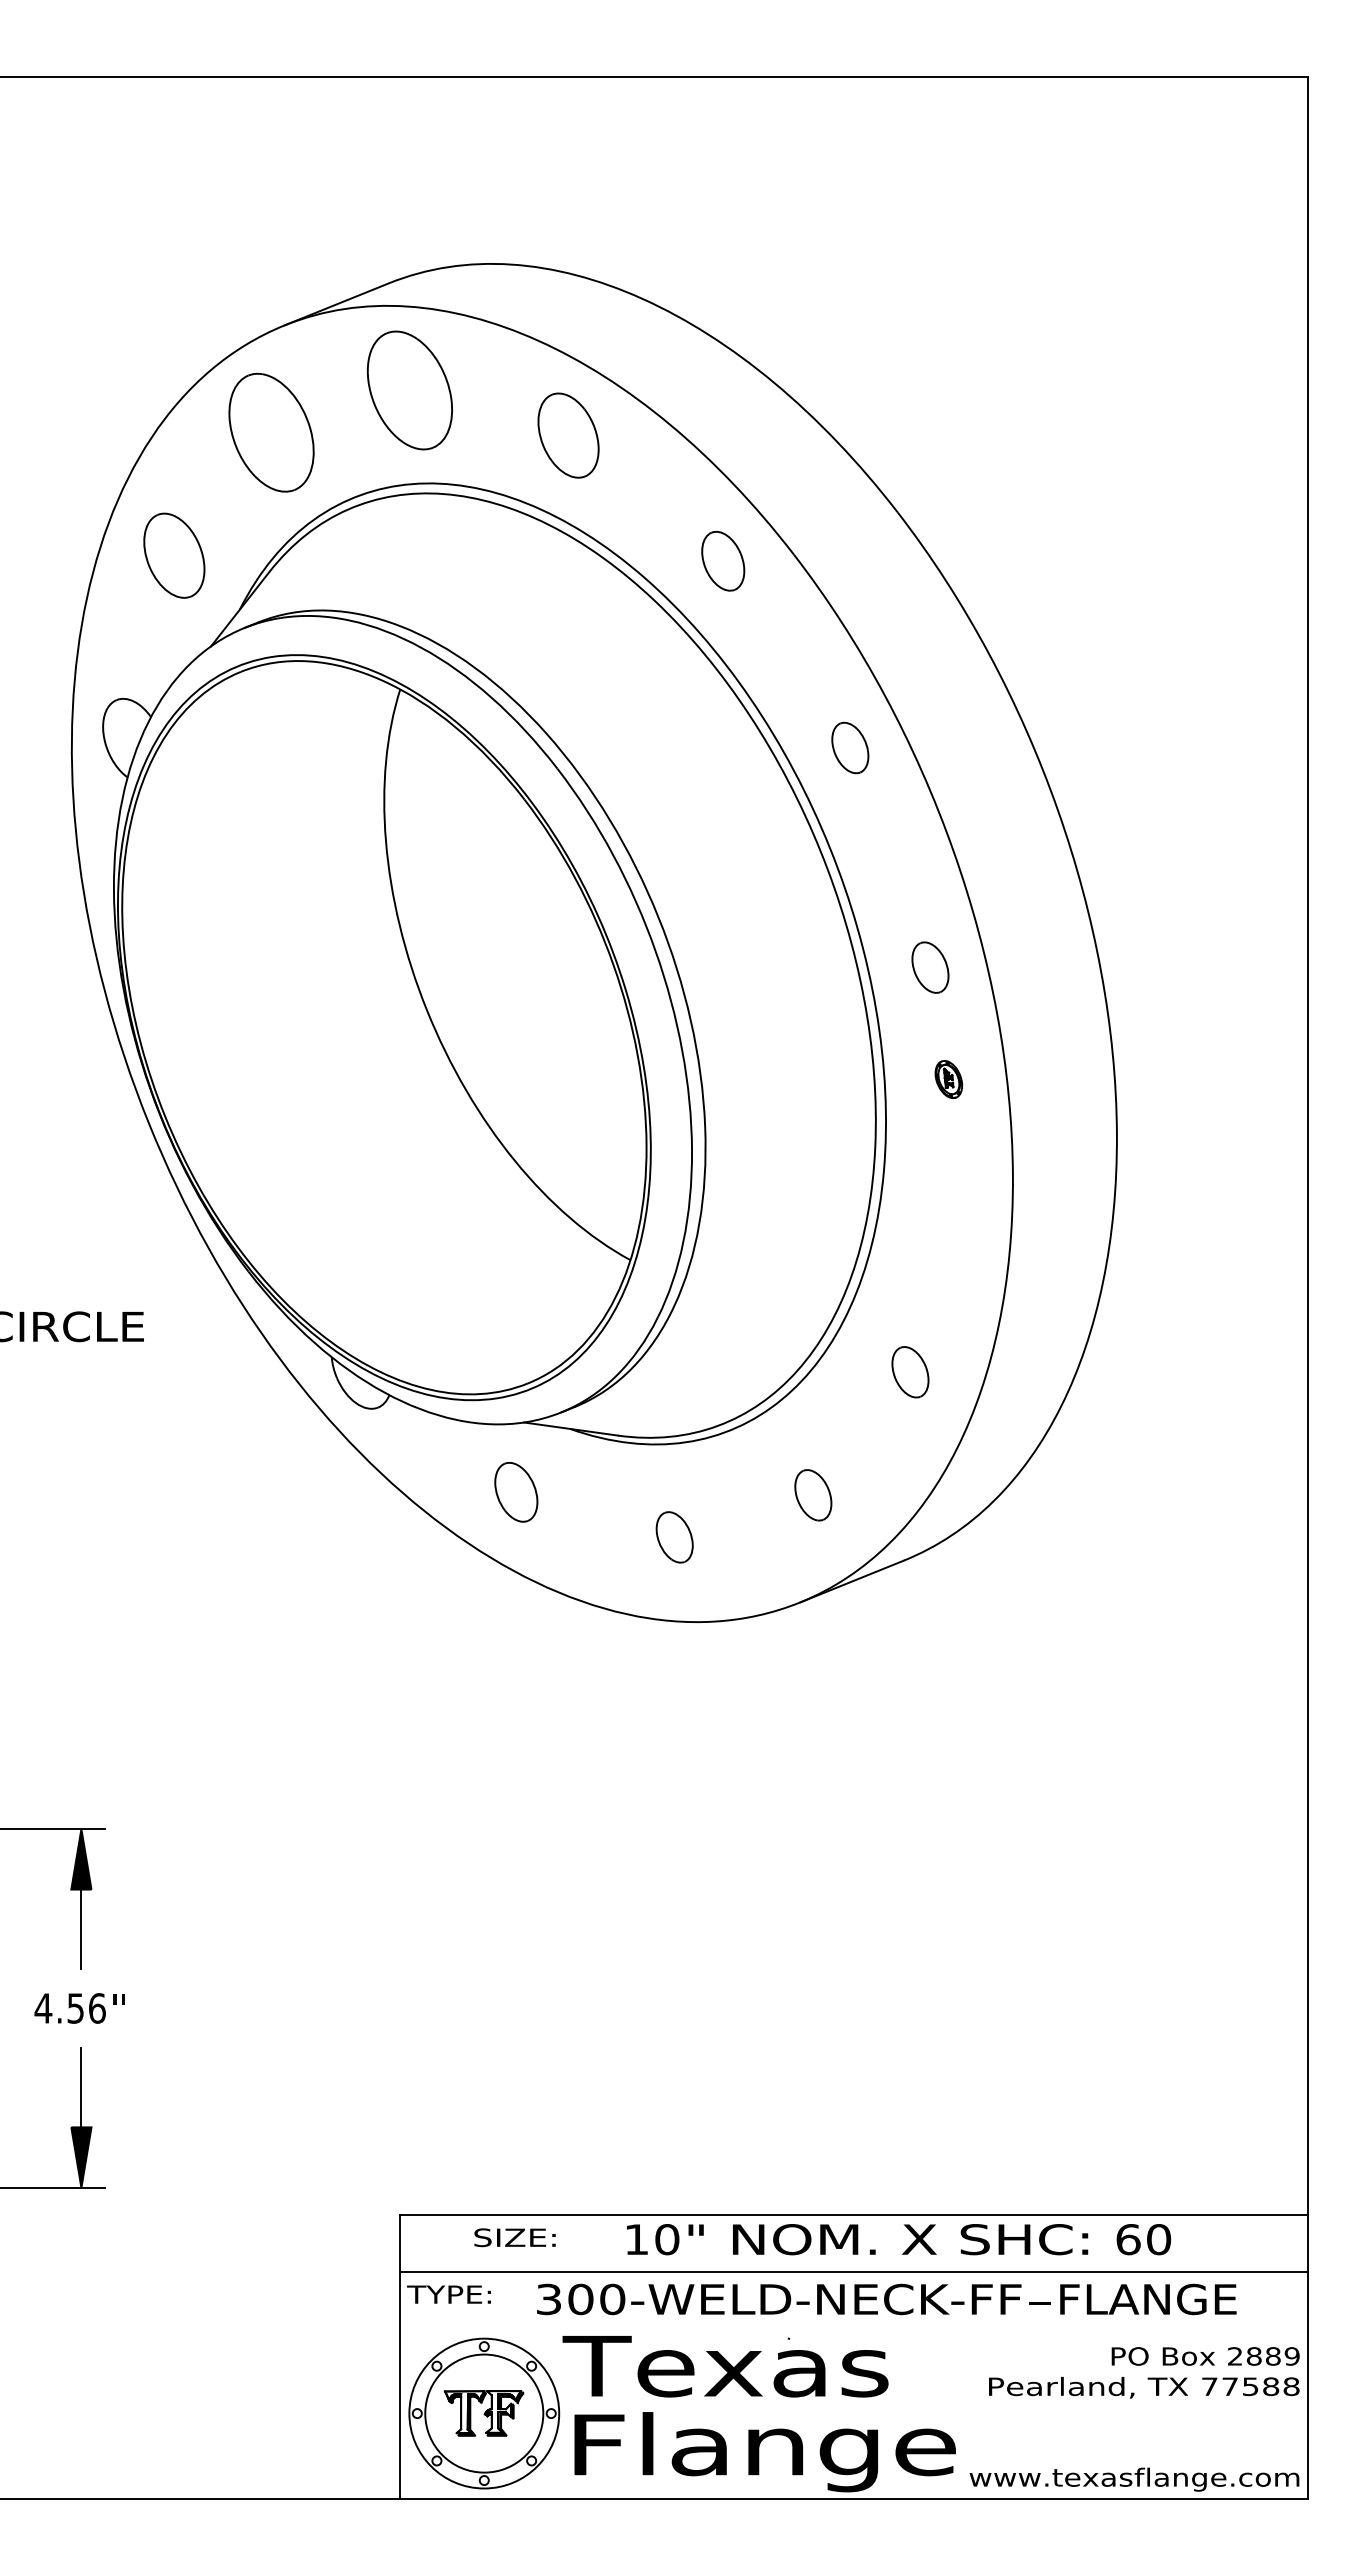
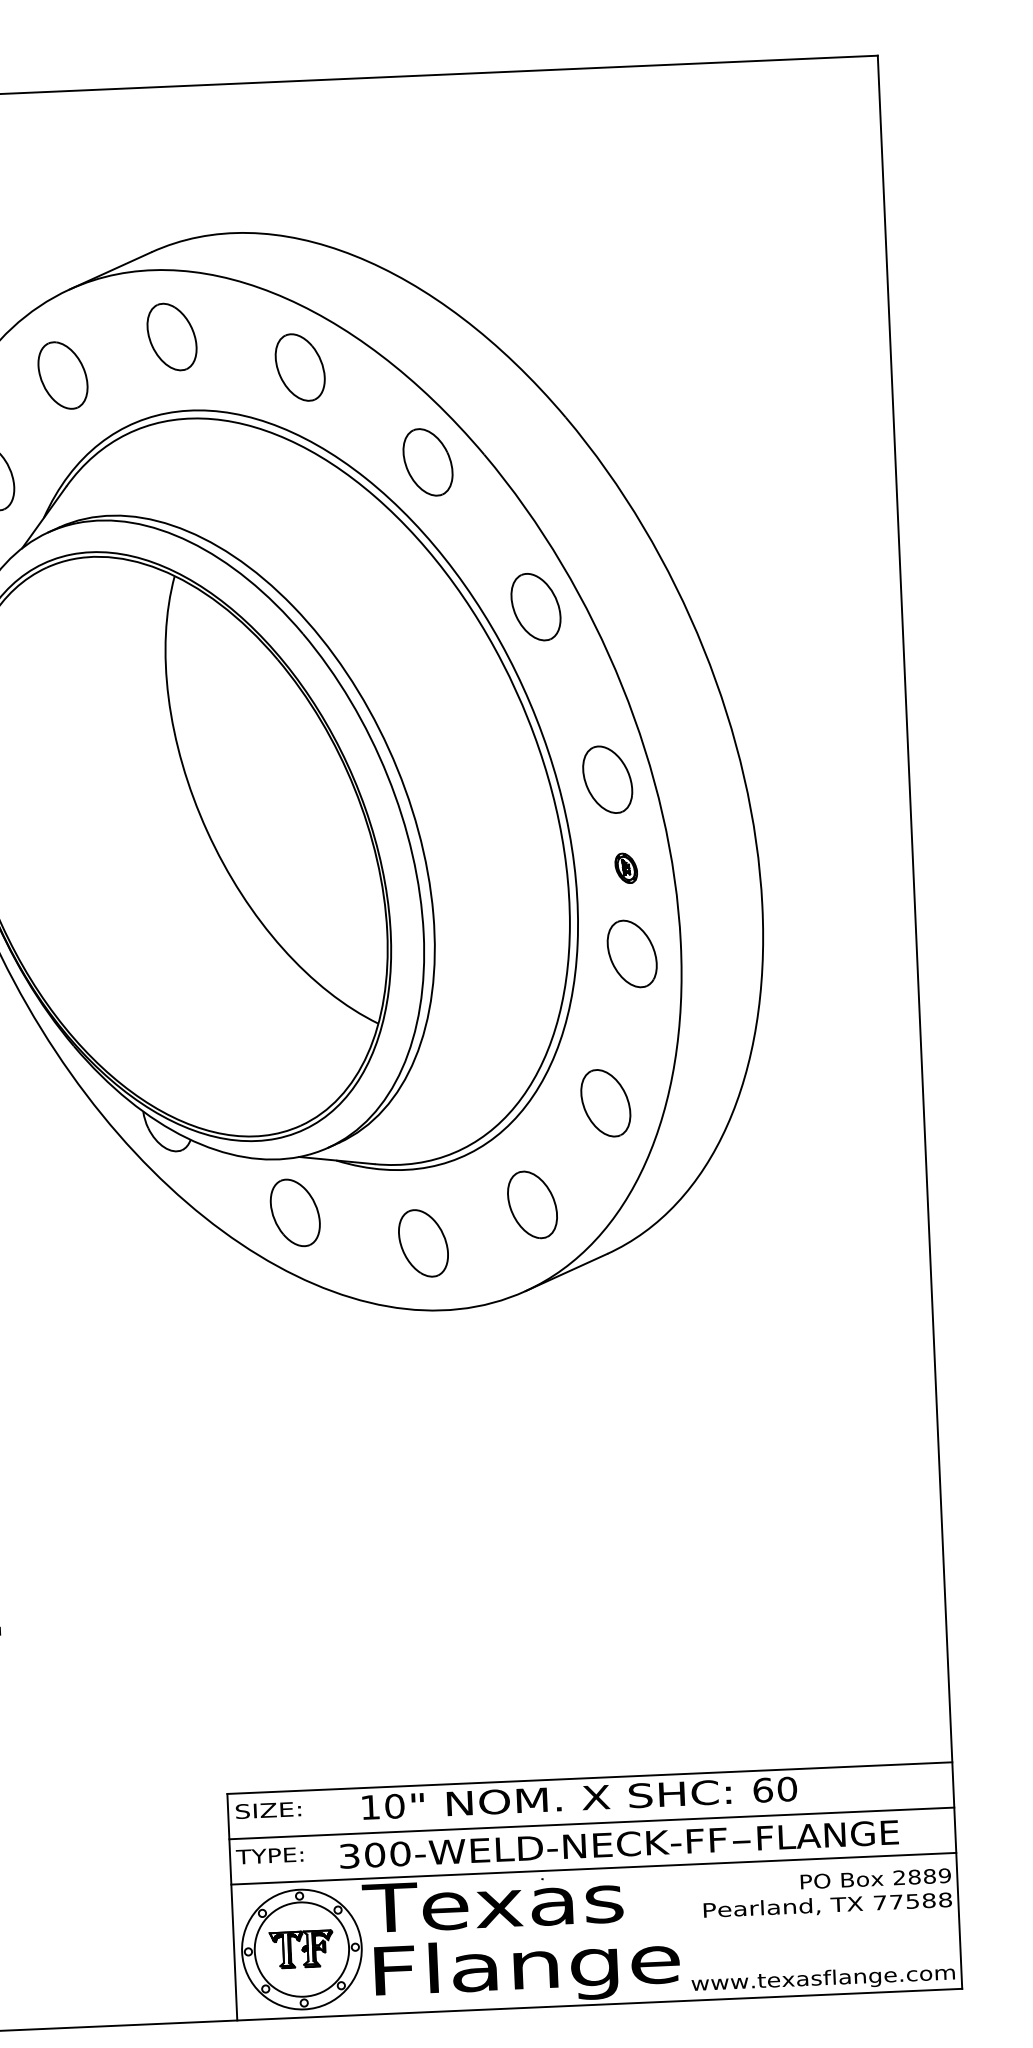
part: (409, 390) -> (171, 337), size x0.71
part: (271, 432) -> (62, 375), size x0.71
part: (723, 561) -> (428, 462), size x1.43
part: (850, 747) -> (536, 606), size x1.67
part: (930, 967) -> (607, 779), size x1.67
part: (951, 1186) -> (632, 953), added
part: (910, 1372) -> (605, 1103), size x1.67
part: (516, 1492) -> (295, 1213), size x1.43
part: (813, 1495) -> (532, 1205), size x1.67
part: (674, 1537) -> (423, 1243), size x1.67
text: (514, 2237) -> (268, 1810), moved
text: (899, 2239) -> (580, 1798), moved
line: (853, 2328) -> (593, 1868), added

